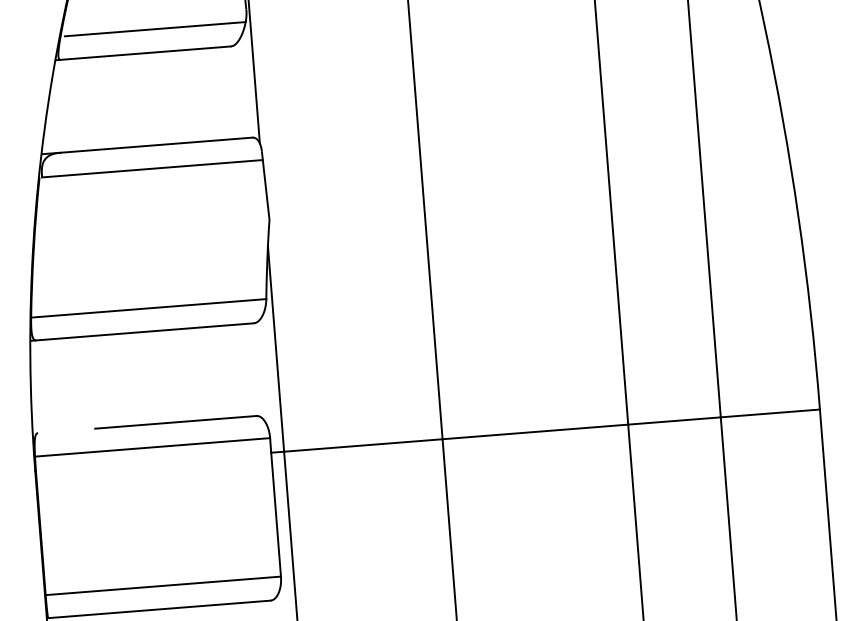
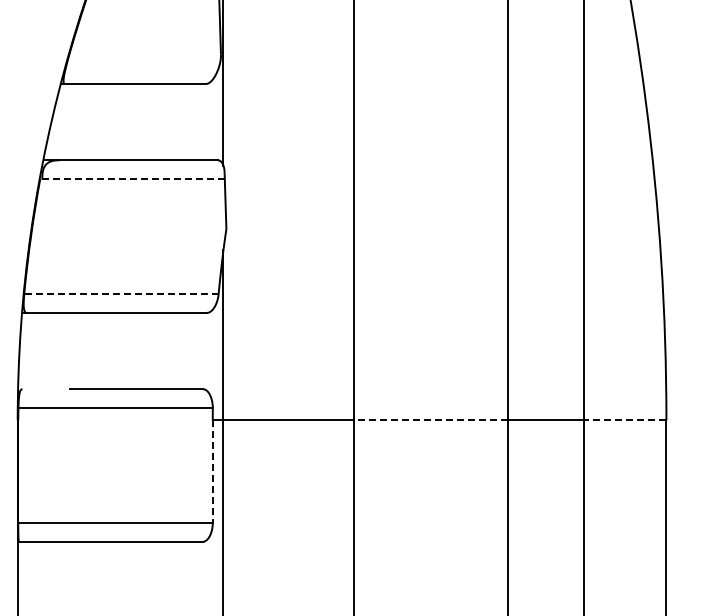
line: (154, 28) -> (144, 64), removed
line: (153, 168) -> (134, 179), solid -> dashed
line: (147, 308) -> (120, 293), solid -> dashed
line: (770, 413) -> (625, 420), solid -> dashed
line: (535, 432) -> (431, 420), solid -> dashed
line: (275, 515) -> (212, 472), solid -> dashed

